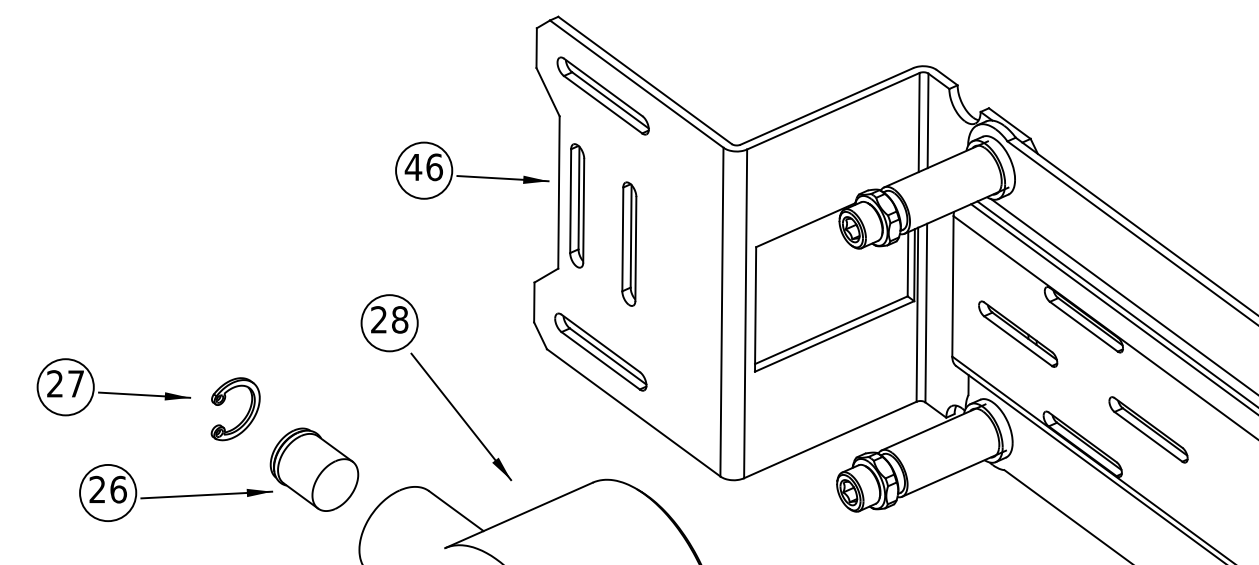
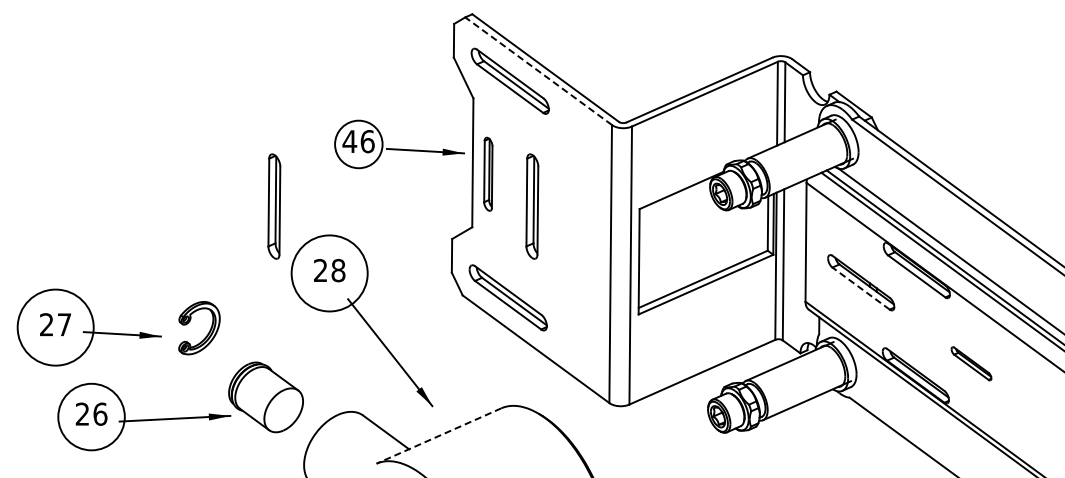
line: (636, 84) -> (538, 71), solid -> dashed
part: (577, 206) -> (488, 174), size x0.7
part: (324, 244) -> (274, 206), added
circle: (389, 323) -> (329, 273), size x1.6
line: (1018, 341) -> (861, 288), solid -> dashed
circle: (65, 387) -> (55, 327), size x1.6
part: (245, 415) -> (207, 333), moved
part: (1148, 429) -> (971, 363), size x0.6
circle: (108, 492) -> (91, 416), size x1.4
line: (518, 516) -> (438, 436), solid -> dashed

